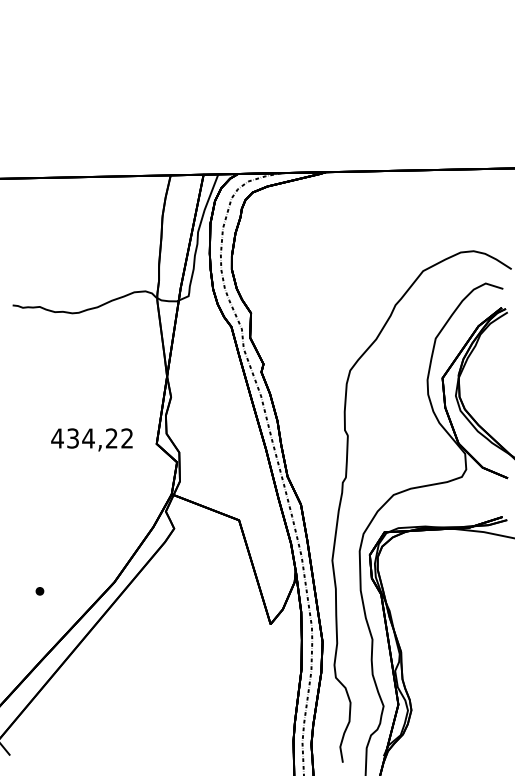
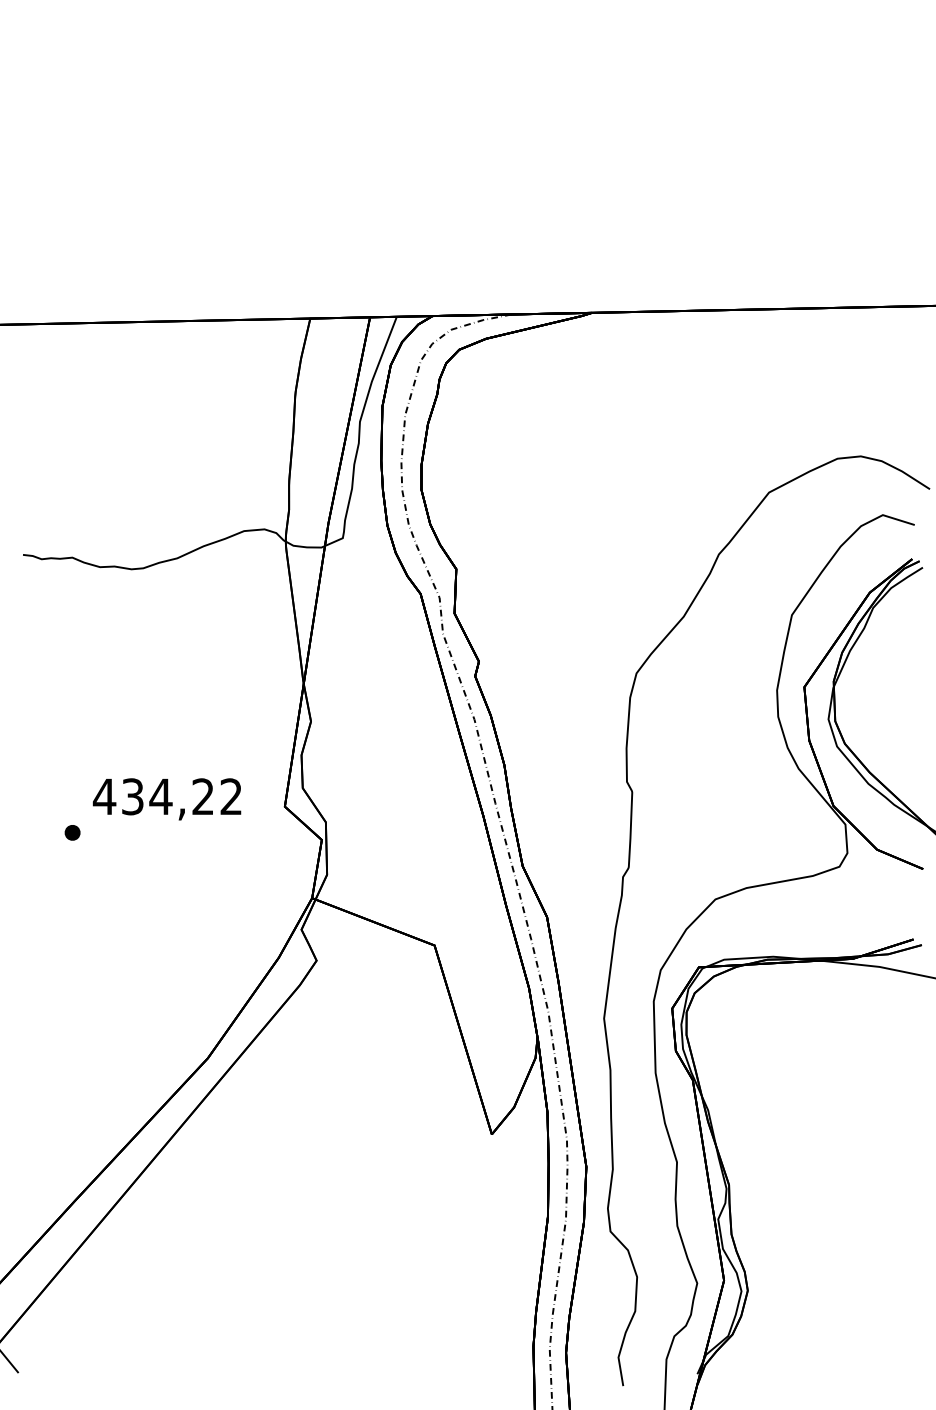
part: (39, 591) -> (71, 833), moved

